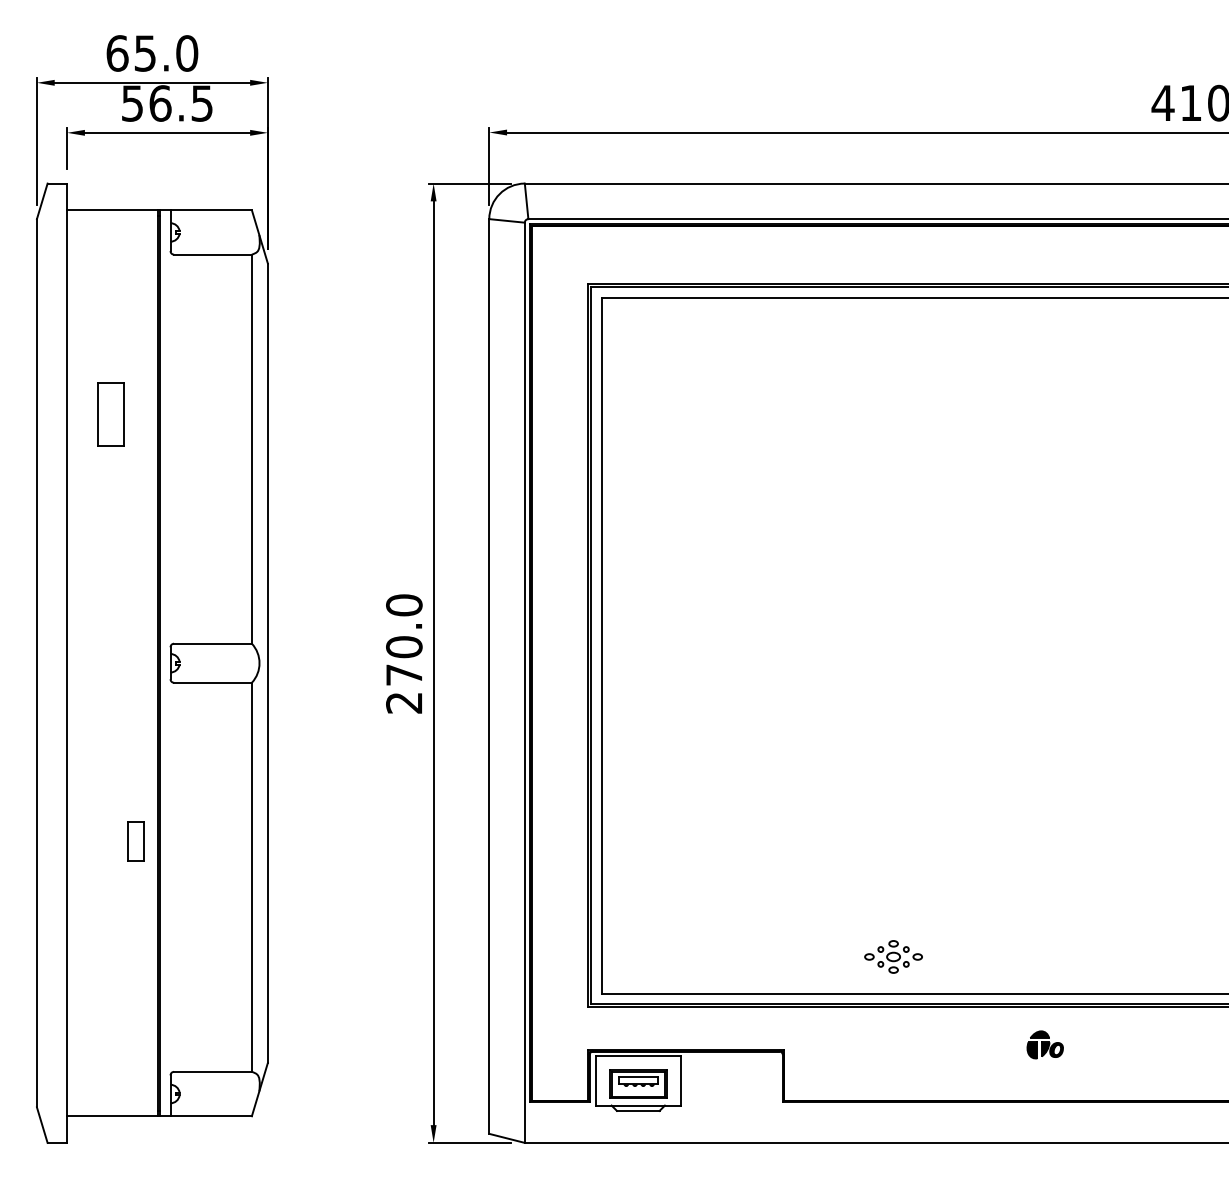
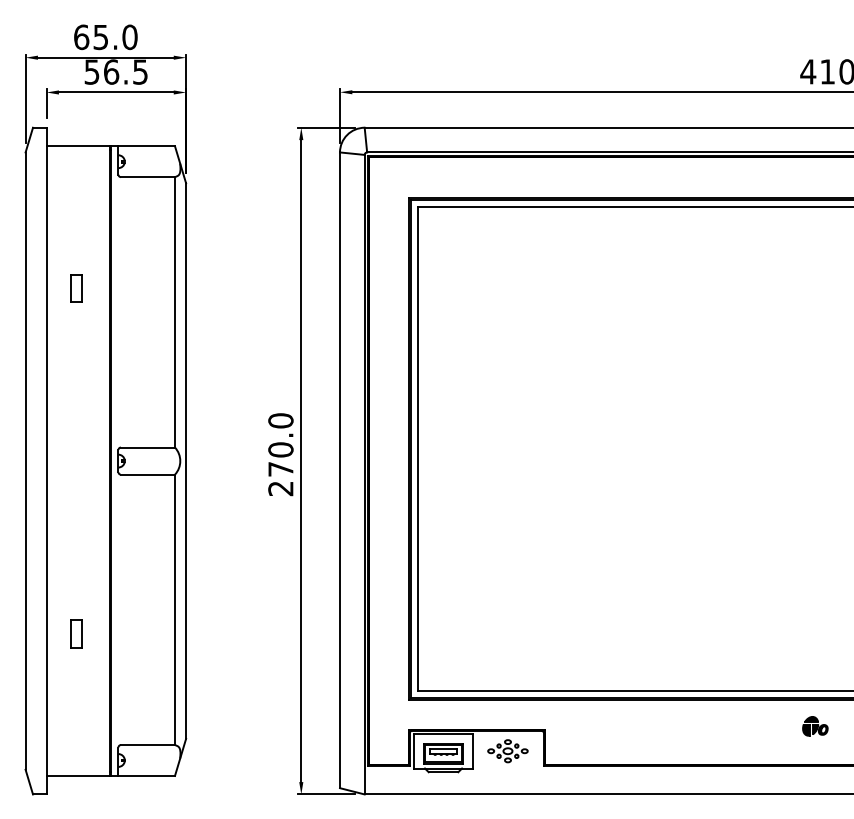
part: (110, 414) -> (76, 288), size x0.62
part: (136, 840) -> (76, 633), moved
part: (892, 957) -> (507, 751), moved
part: (1045, 1045) -> (815, 726), moved

